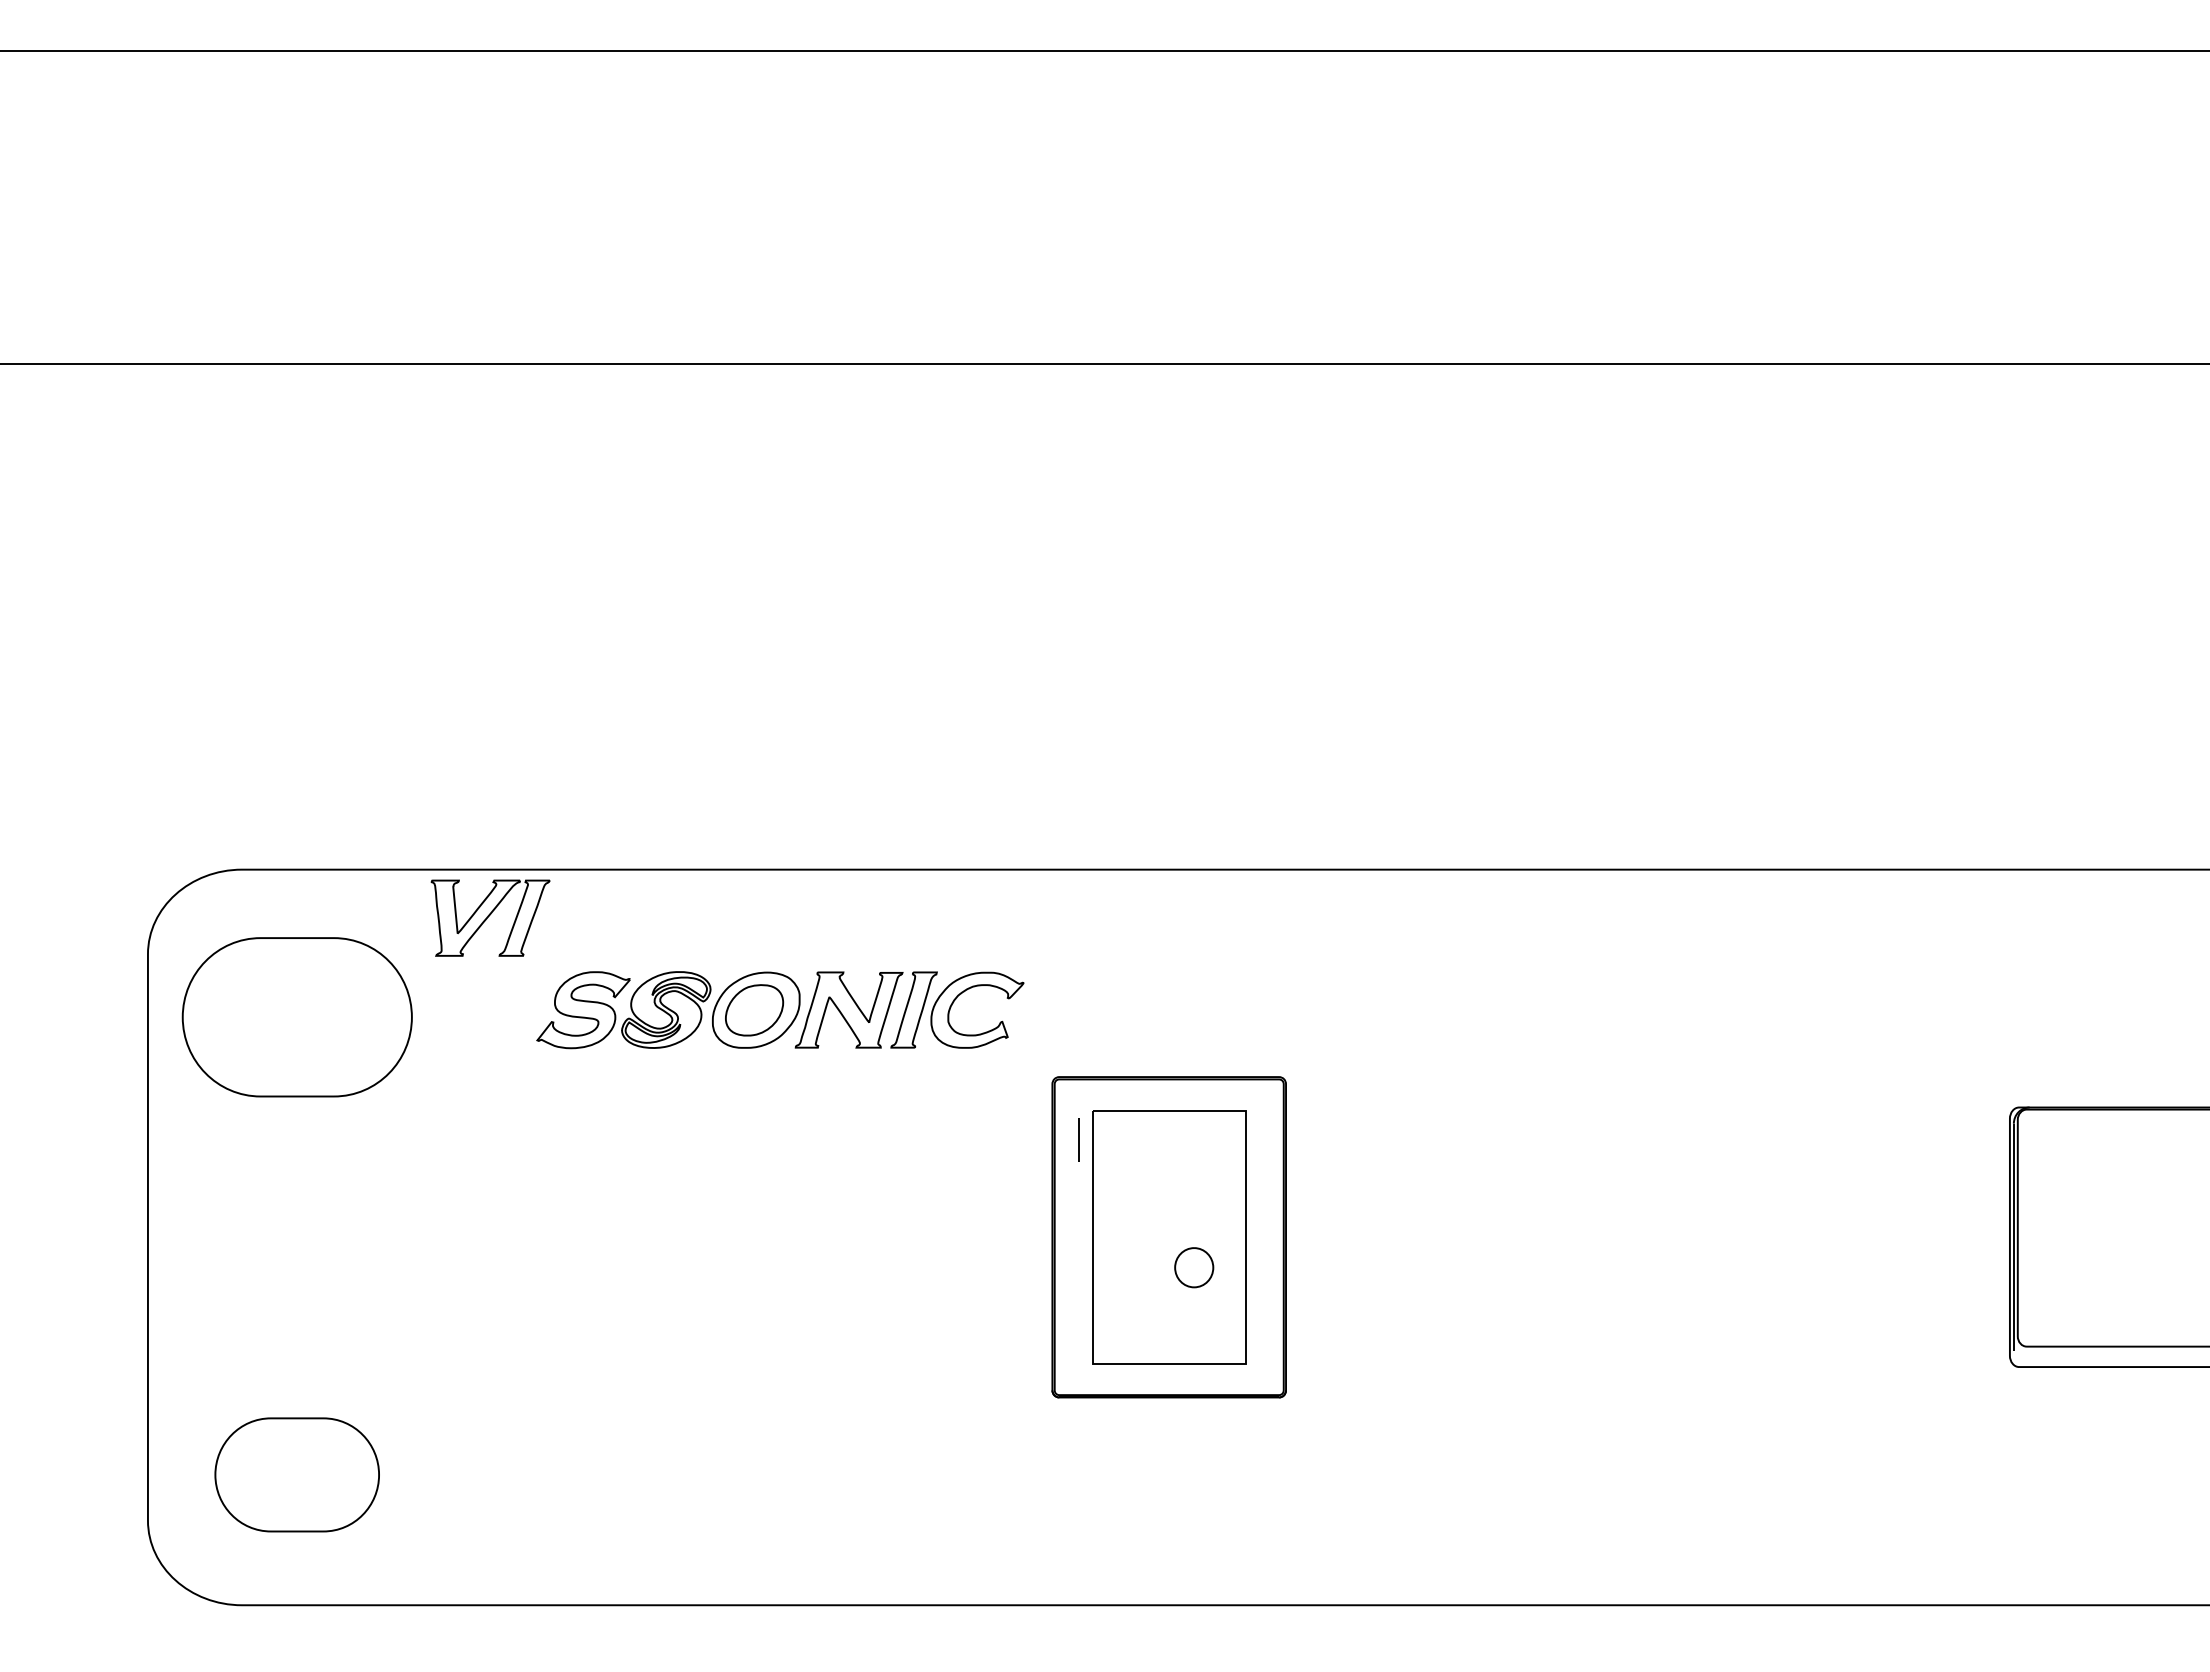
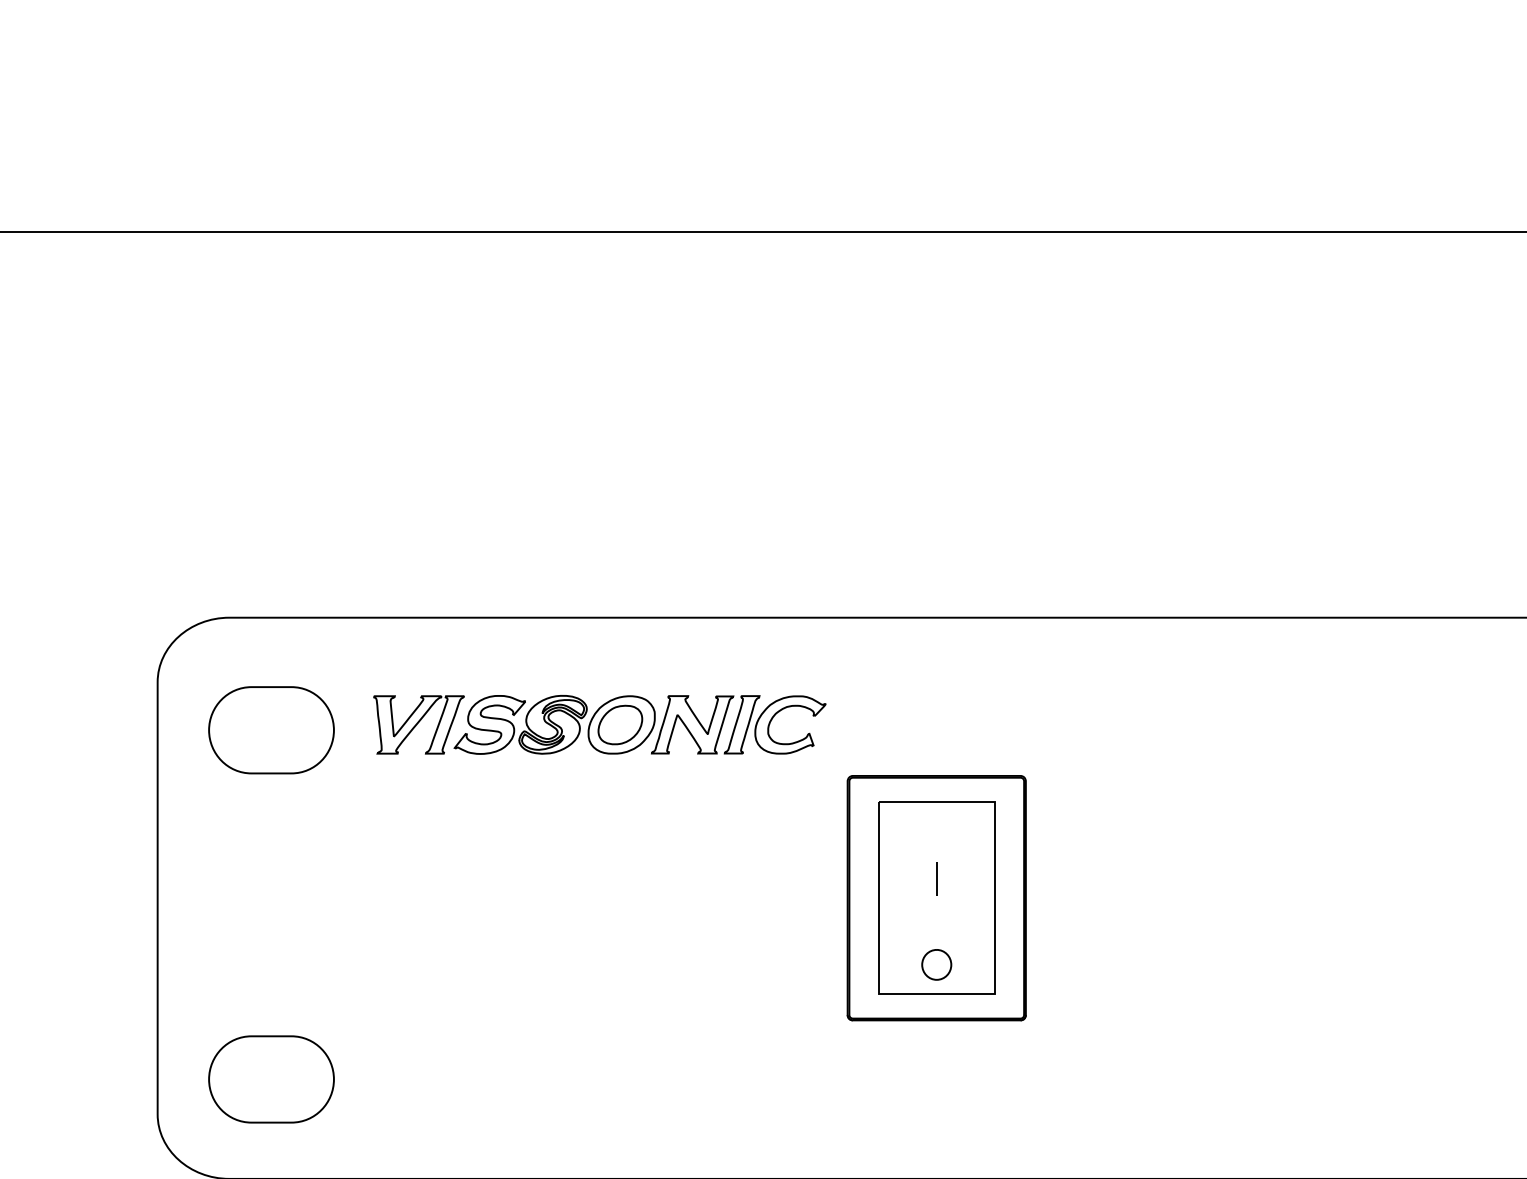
part: (490, 917) -> (418, 724), moved
part: (296, 1016) -> (270, 729), size x0.71
line: (1078, 1139) -> (936, 878), moved
part: (1194, 1267) -> (936, 964), moved

